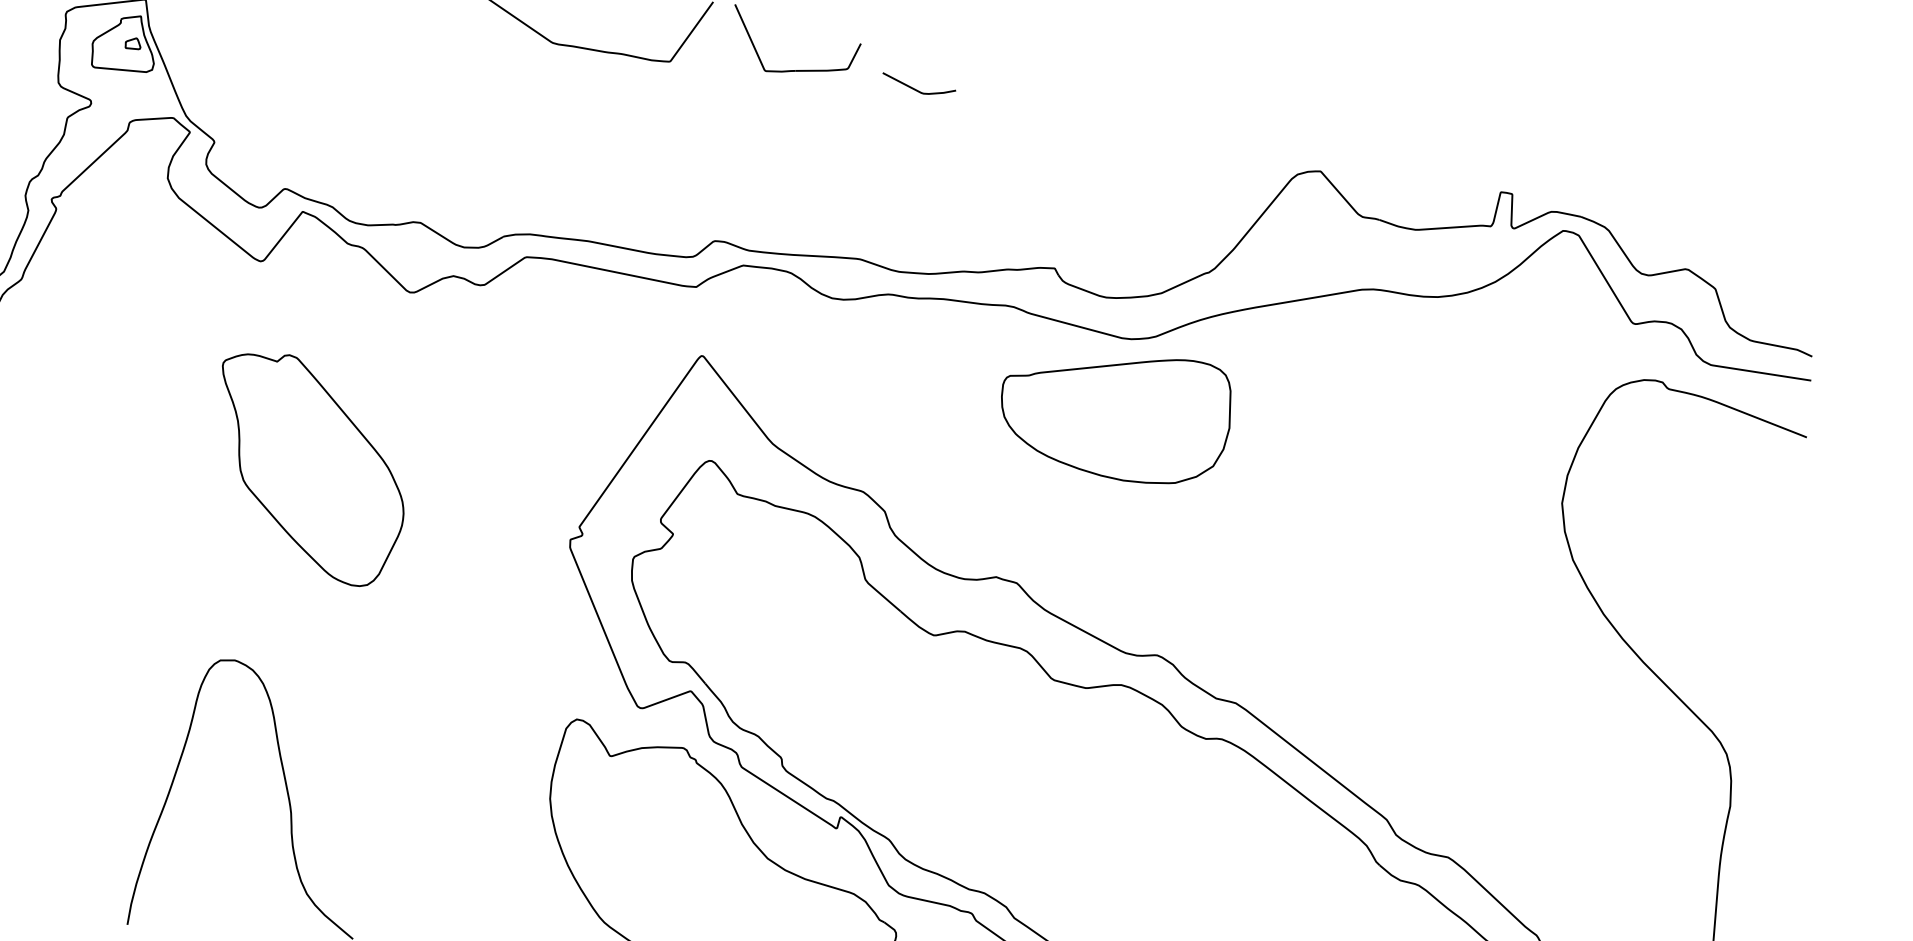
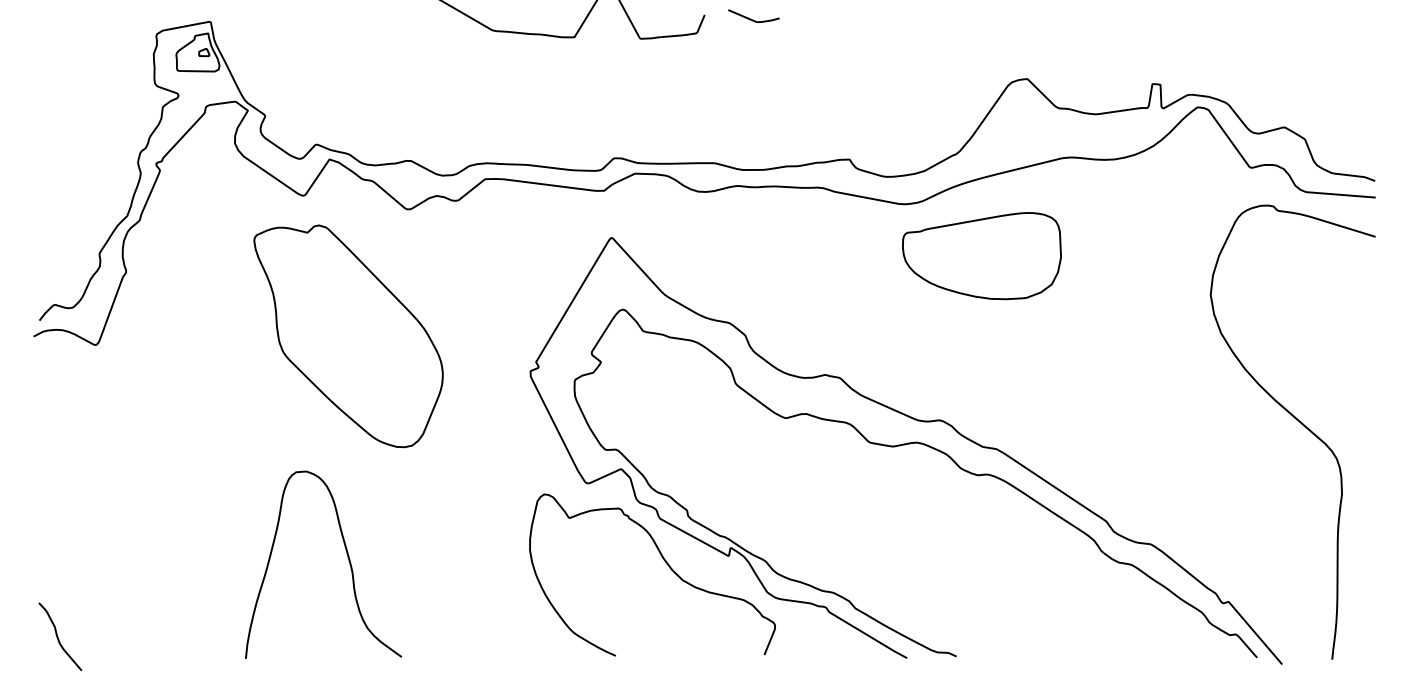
curve: (915, 87) -> (751, 18), moved
part: (1114, 418) -> (981, 256), moved
part: (310, 469) -> (348, 336), size x1.43

